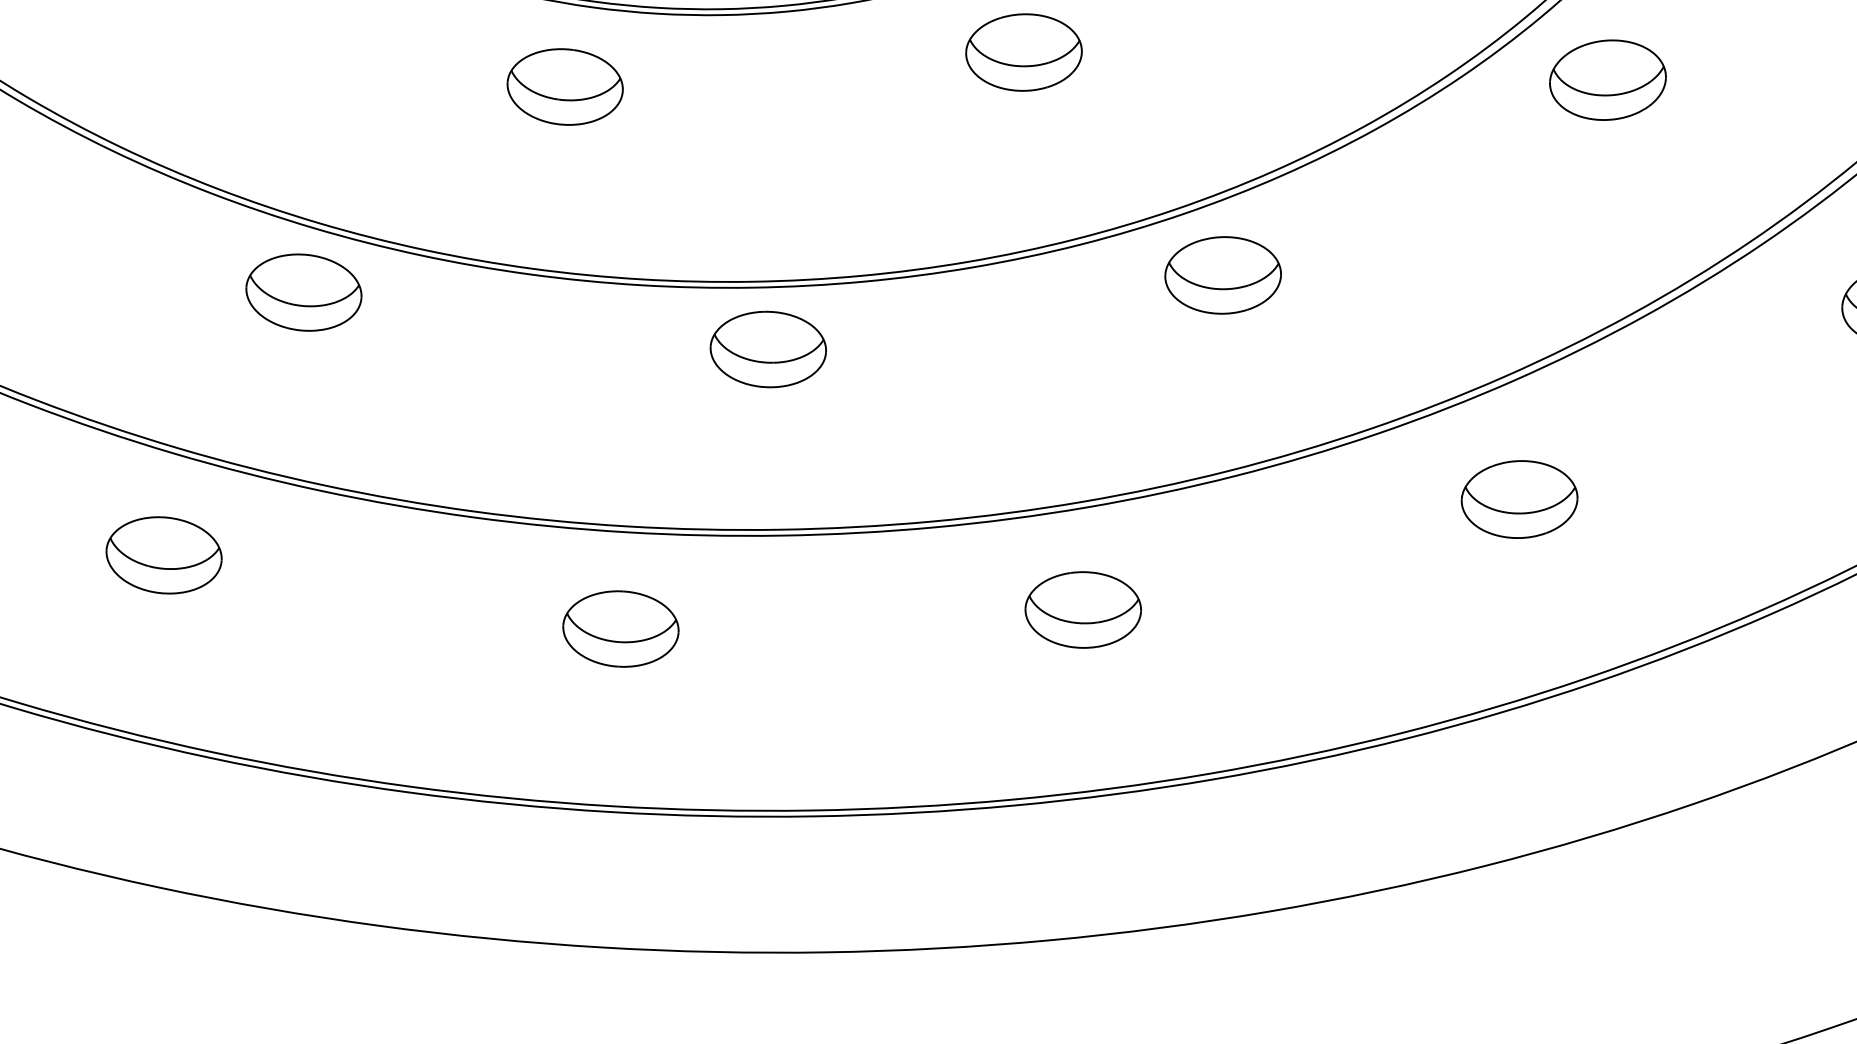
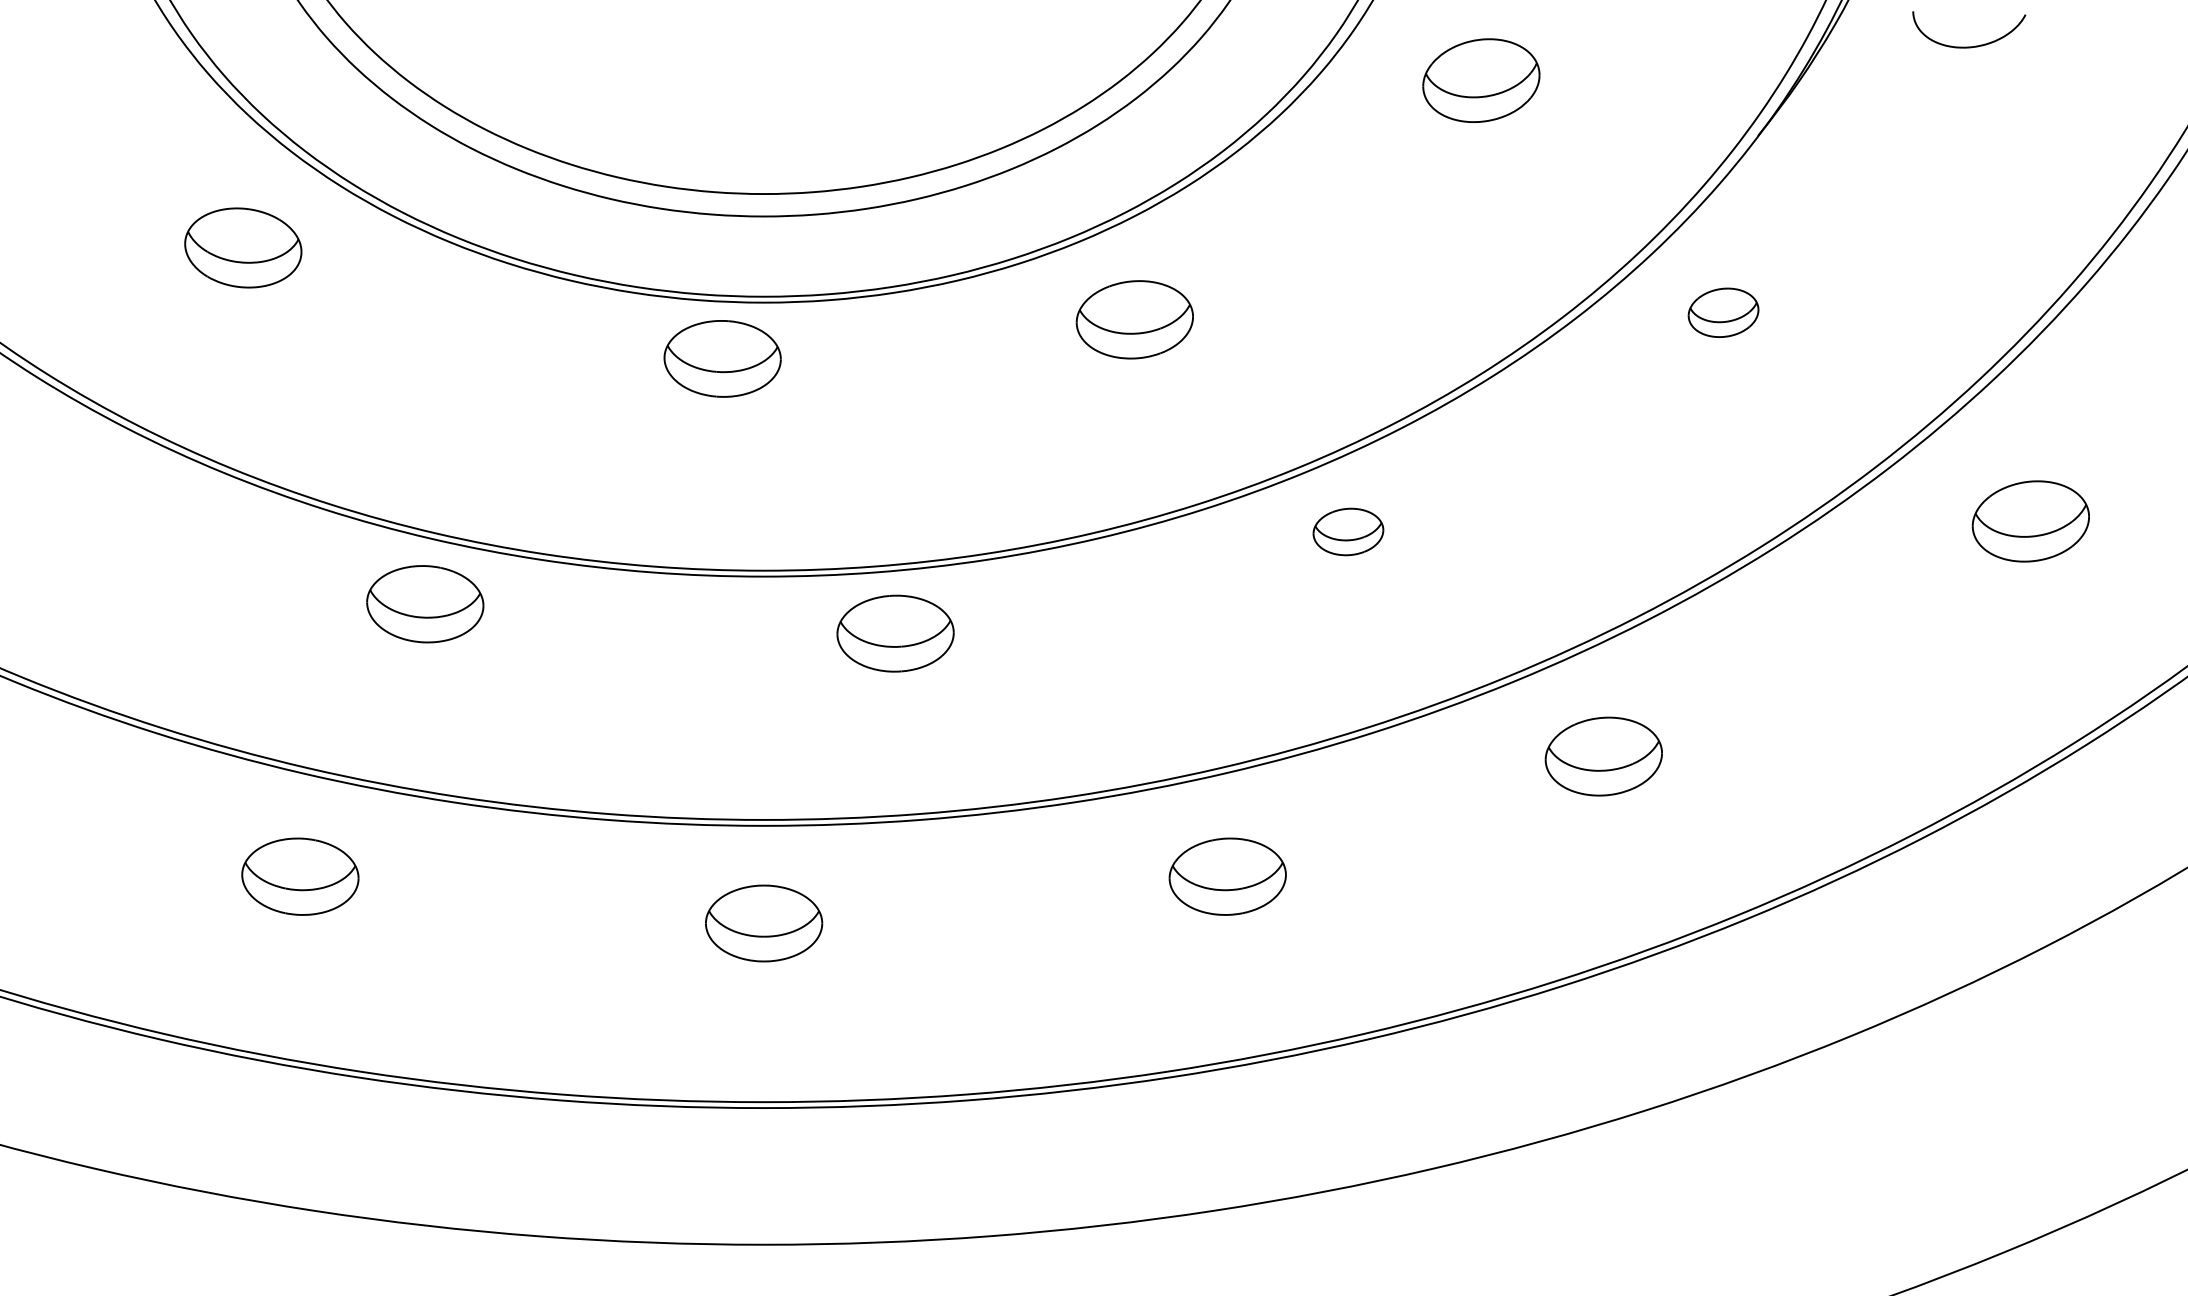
part: (1607, 79) -> (1723, 312), size x0.6
part: (565, 86) -> (722, 358), moved
part: (1223, 274) -> (1348, 531), size x0.6
part: (1519, 499) -> (1603, 756), moved

